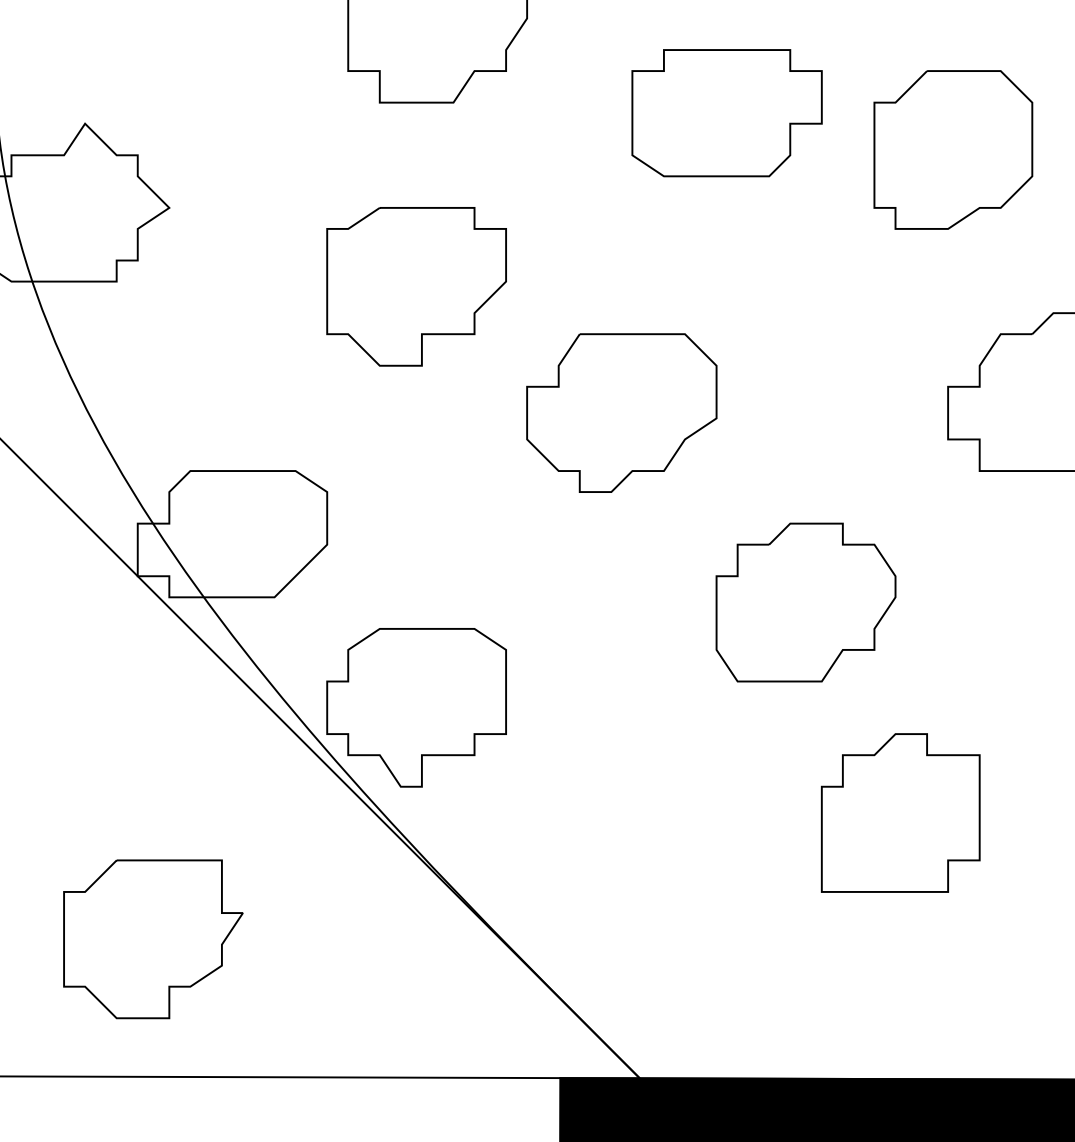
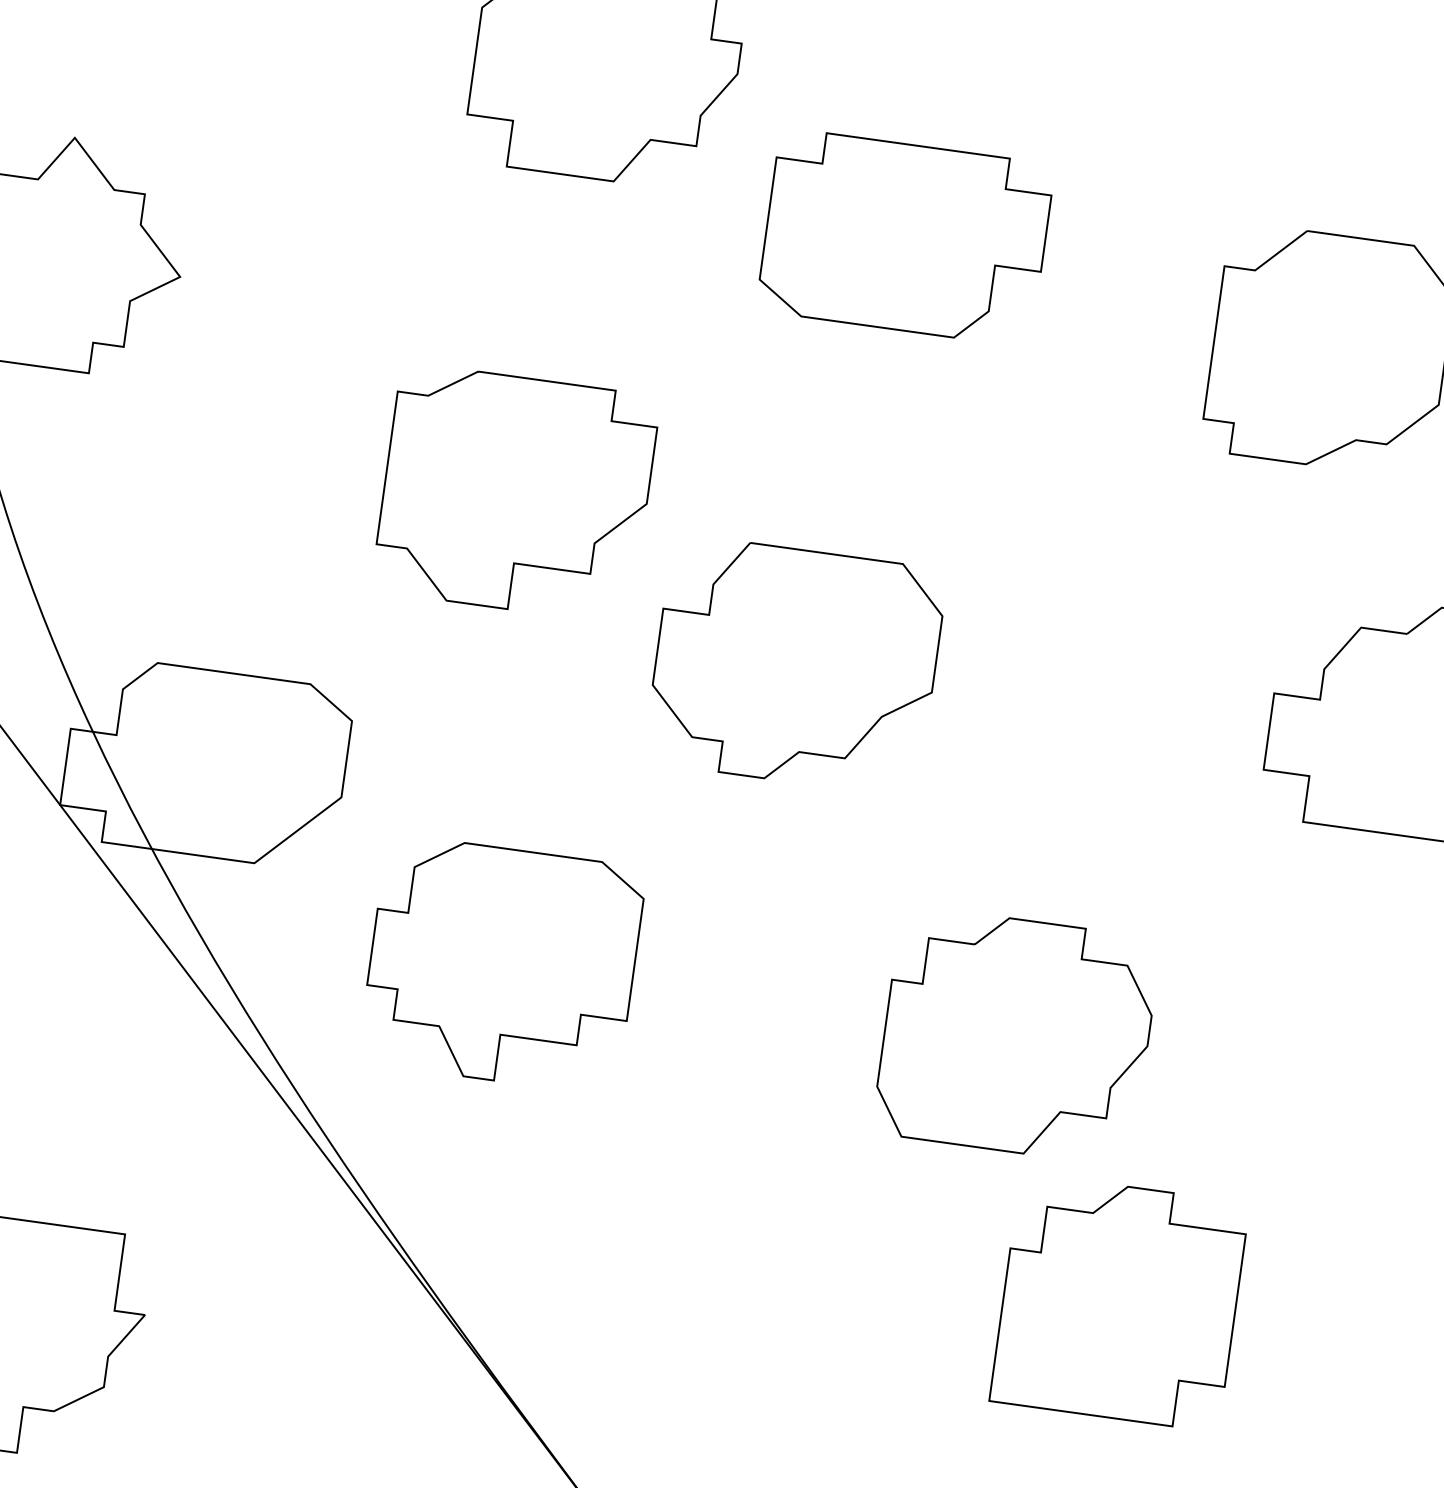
part: (726, 113) -> (904, 237), moved
part: (416, 286) -> (515, 493), moved
part: (805, 602) -> (1015, 1035), moved
part: (416, 707) -> (502, 964), moved

